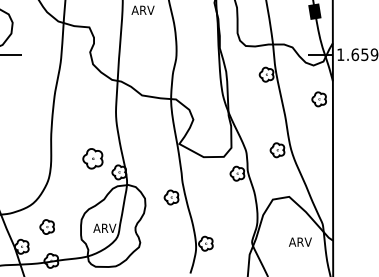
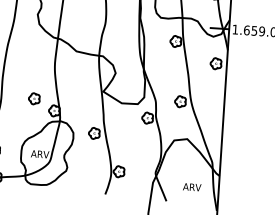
part: (92, 158) -> (34, 98), size x0.71
text: (300, 241) -> (192, 186), moved

